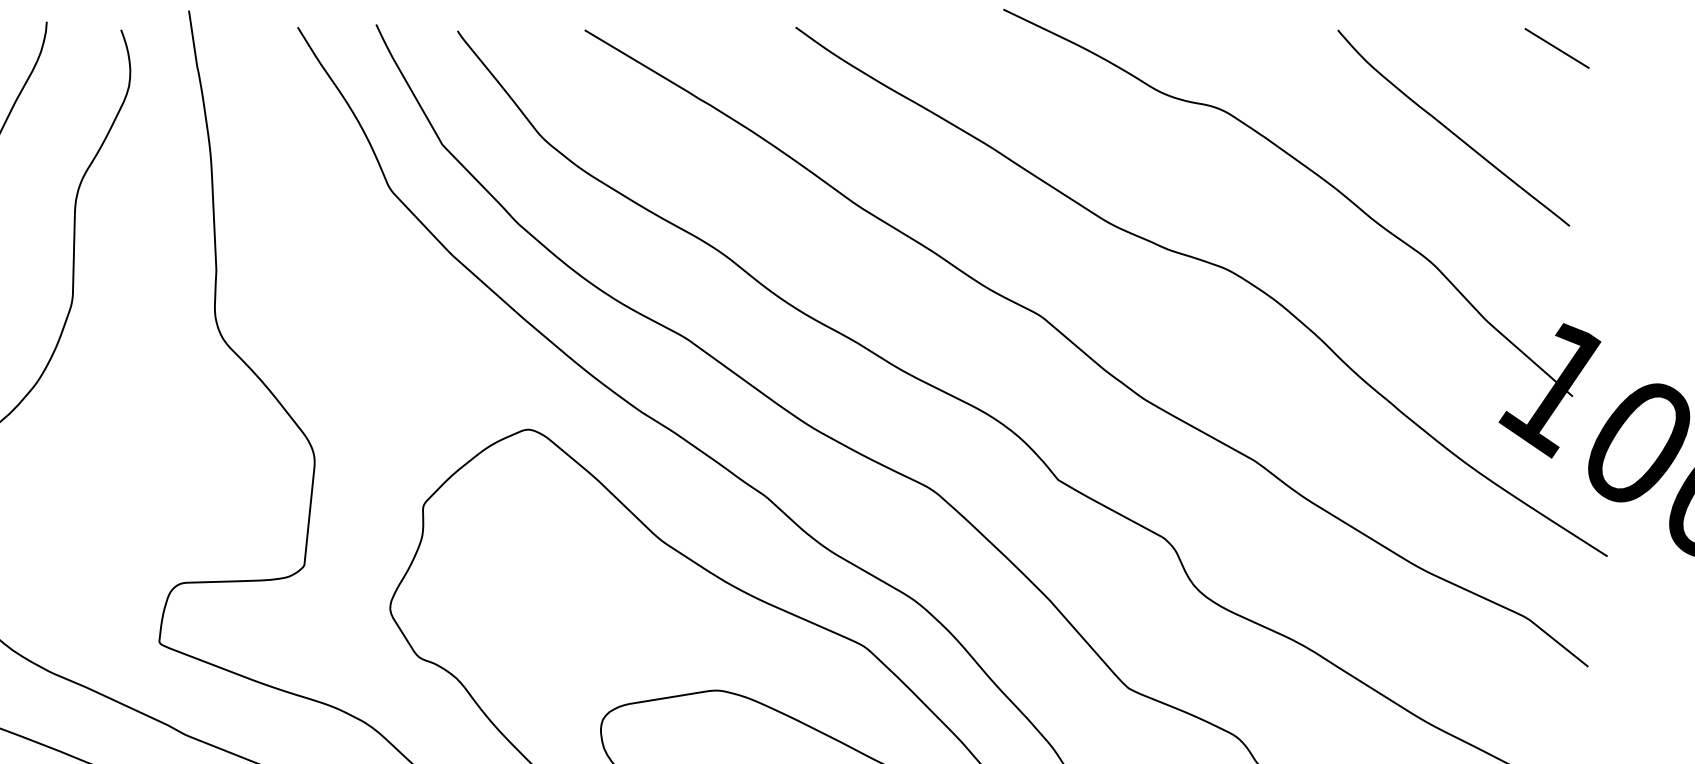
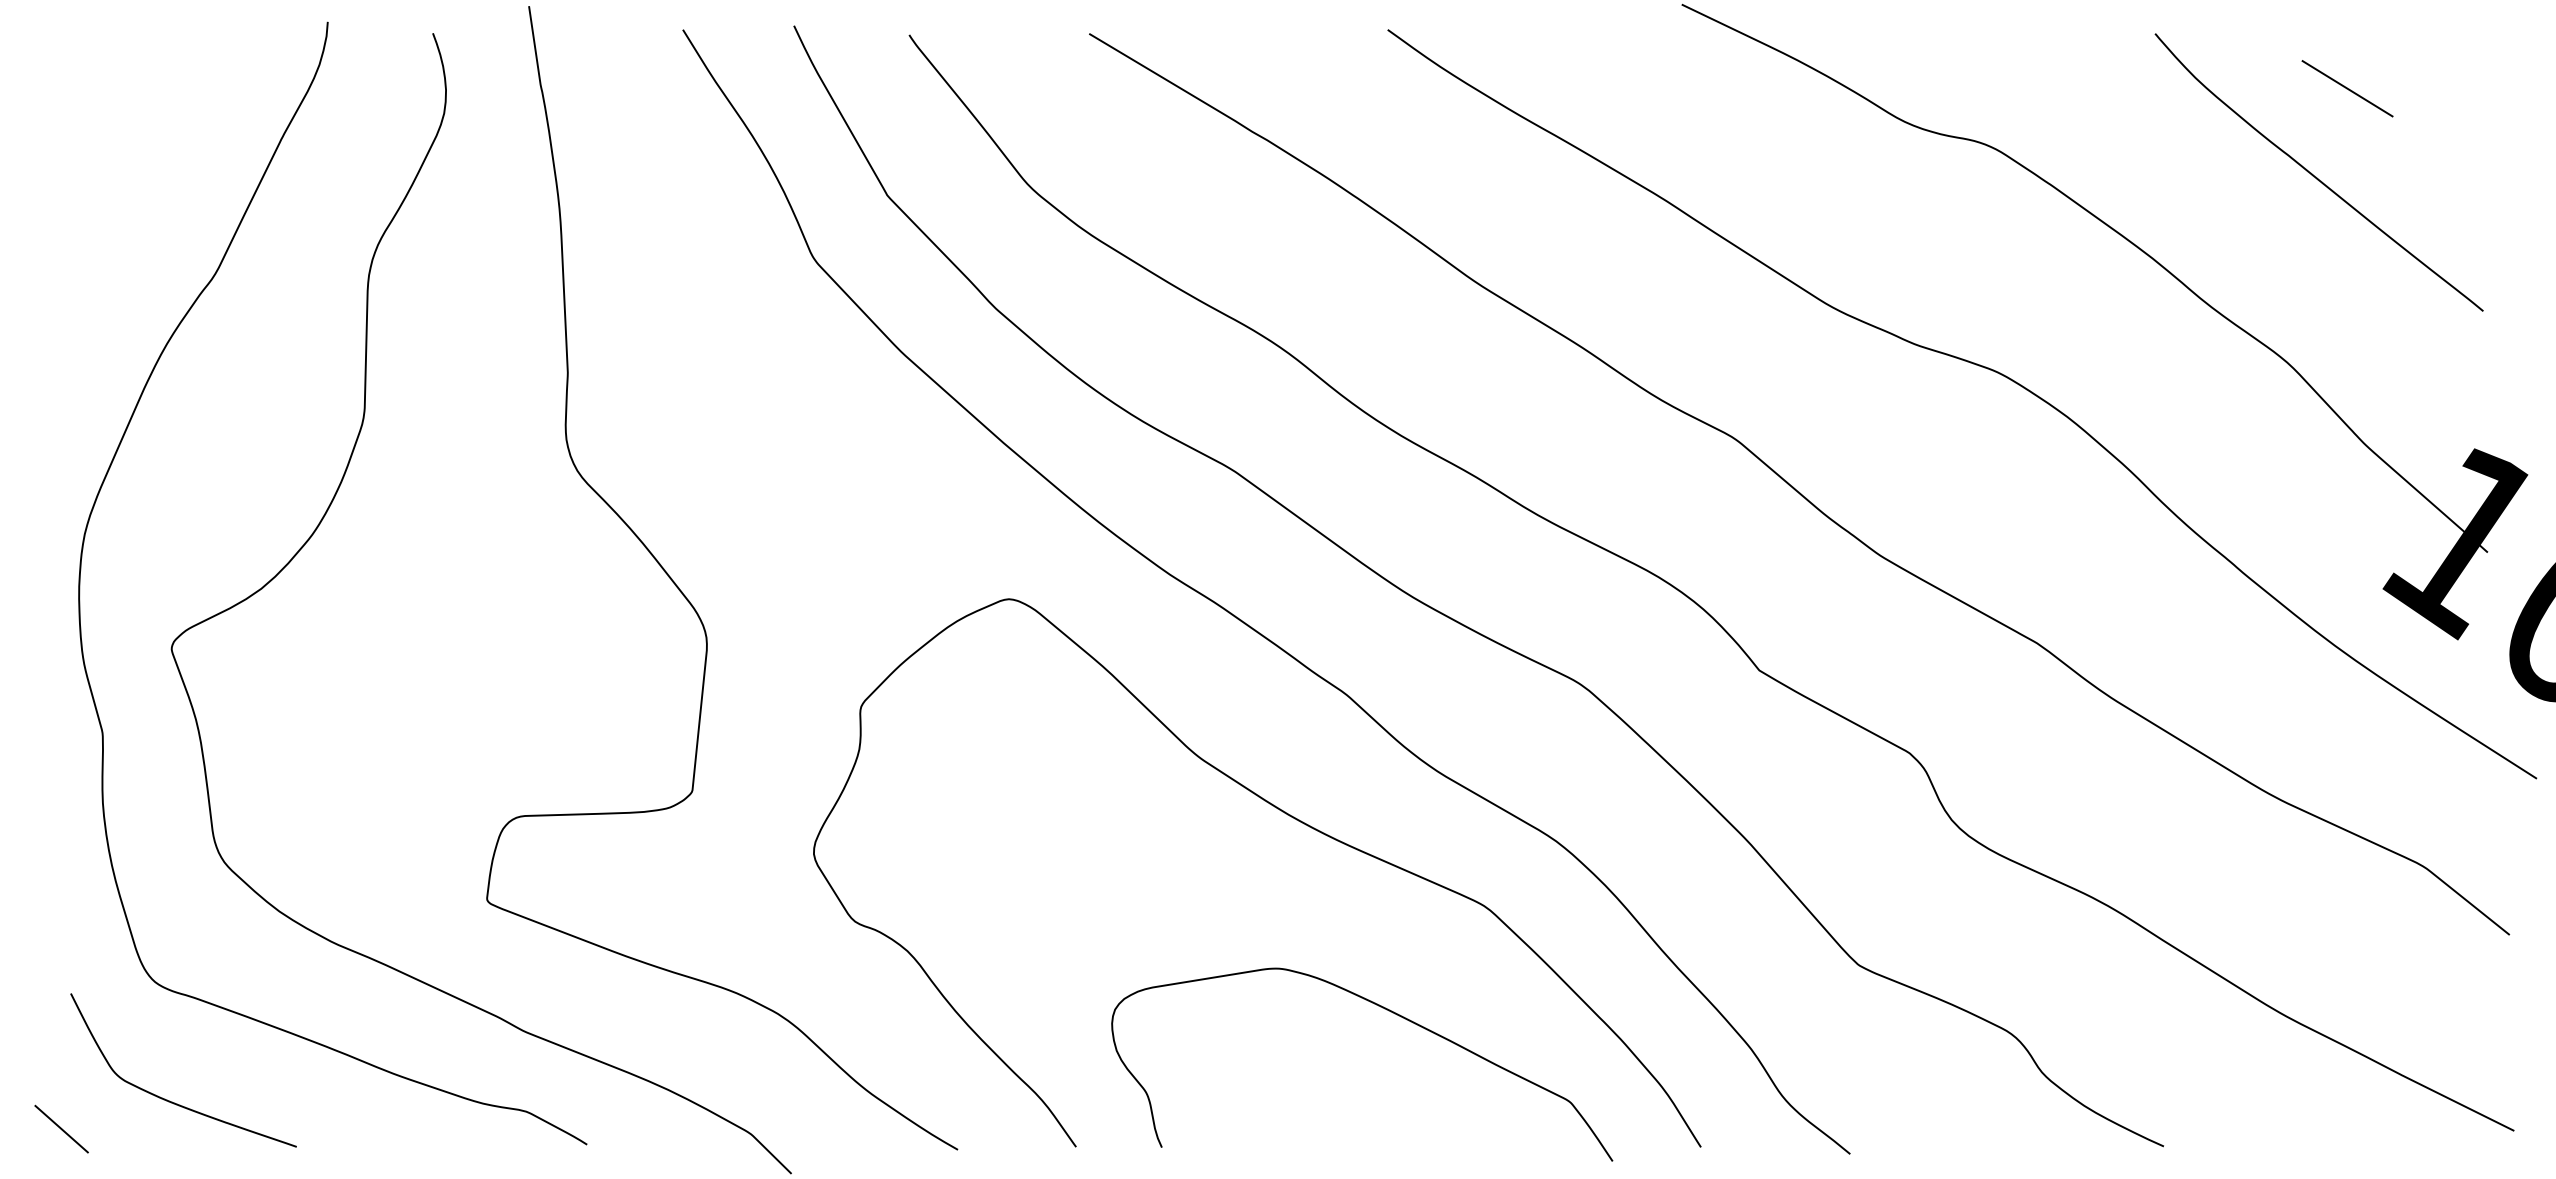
line: (1557, 48) -> (2347, 88), moved

